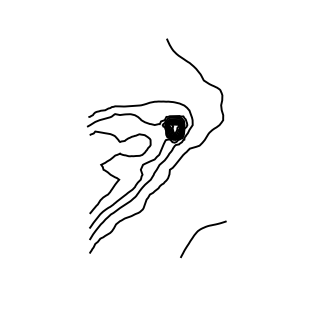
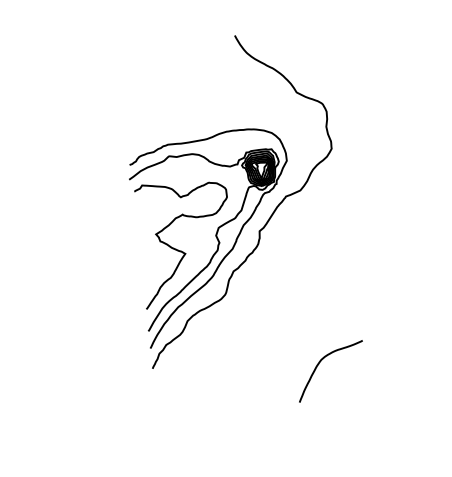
curve: (197, 233) -> (321, 363), moved

